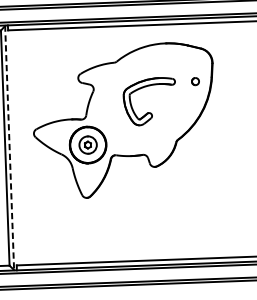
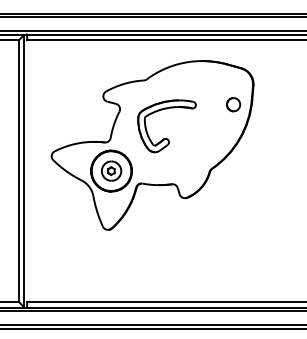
part: (195, 81) -> (233, 104), size x1.67
part: (149, 112) -> (166, 138), moved
line: (10, 148) -> (24, 171), dashed -> solid

